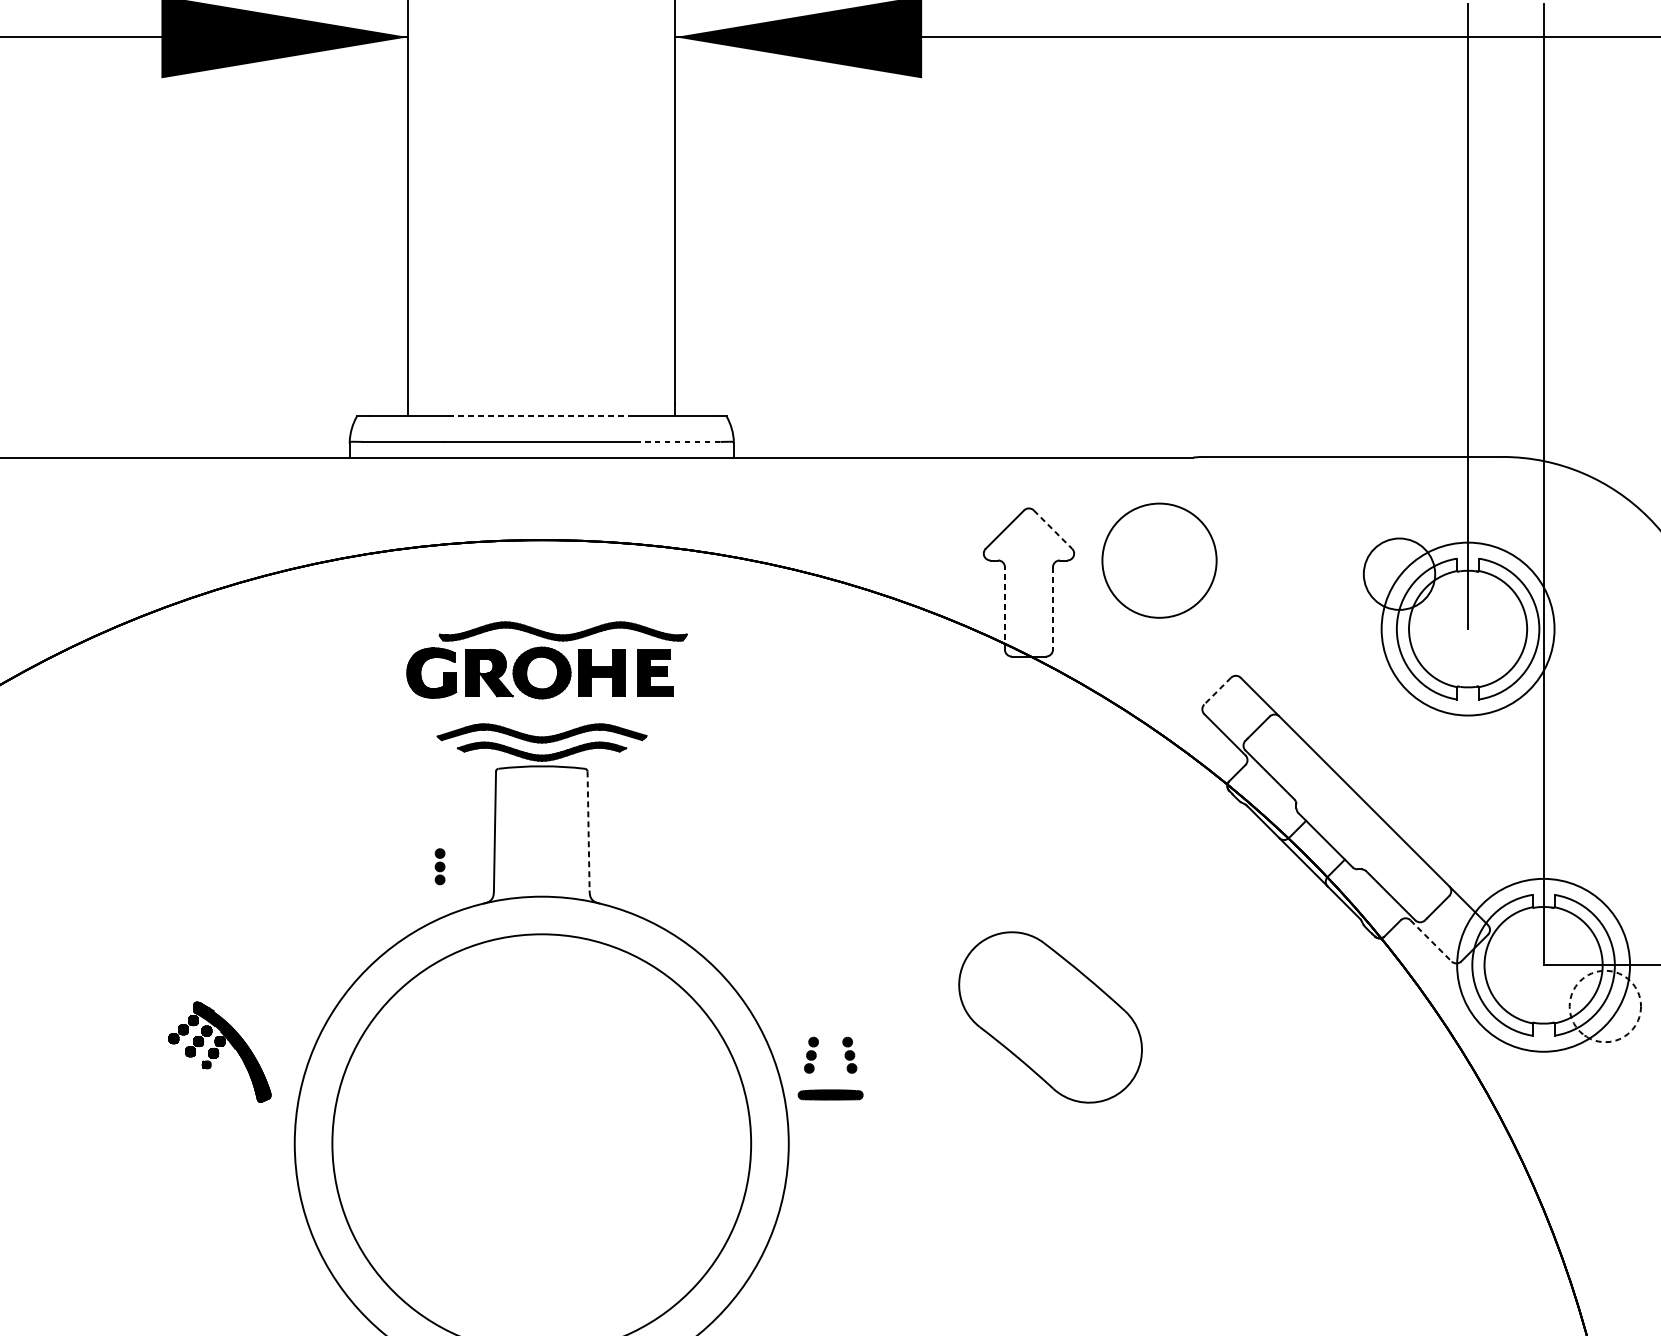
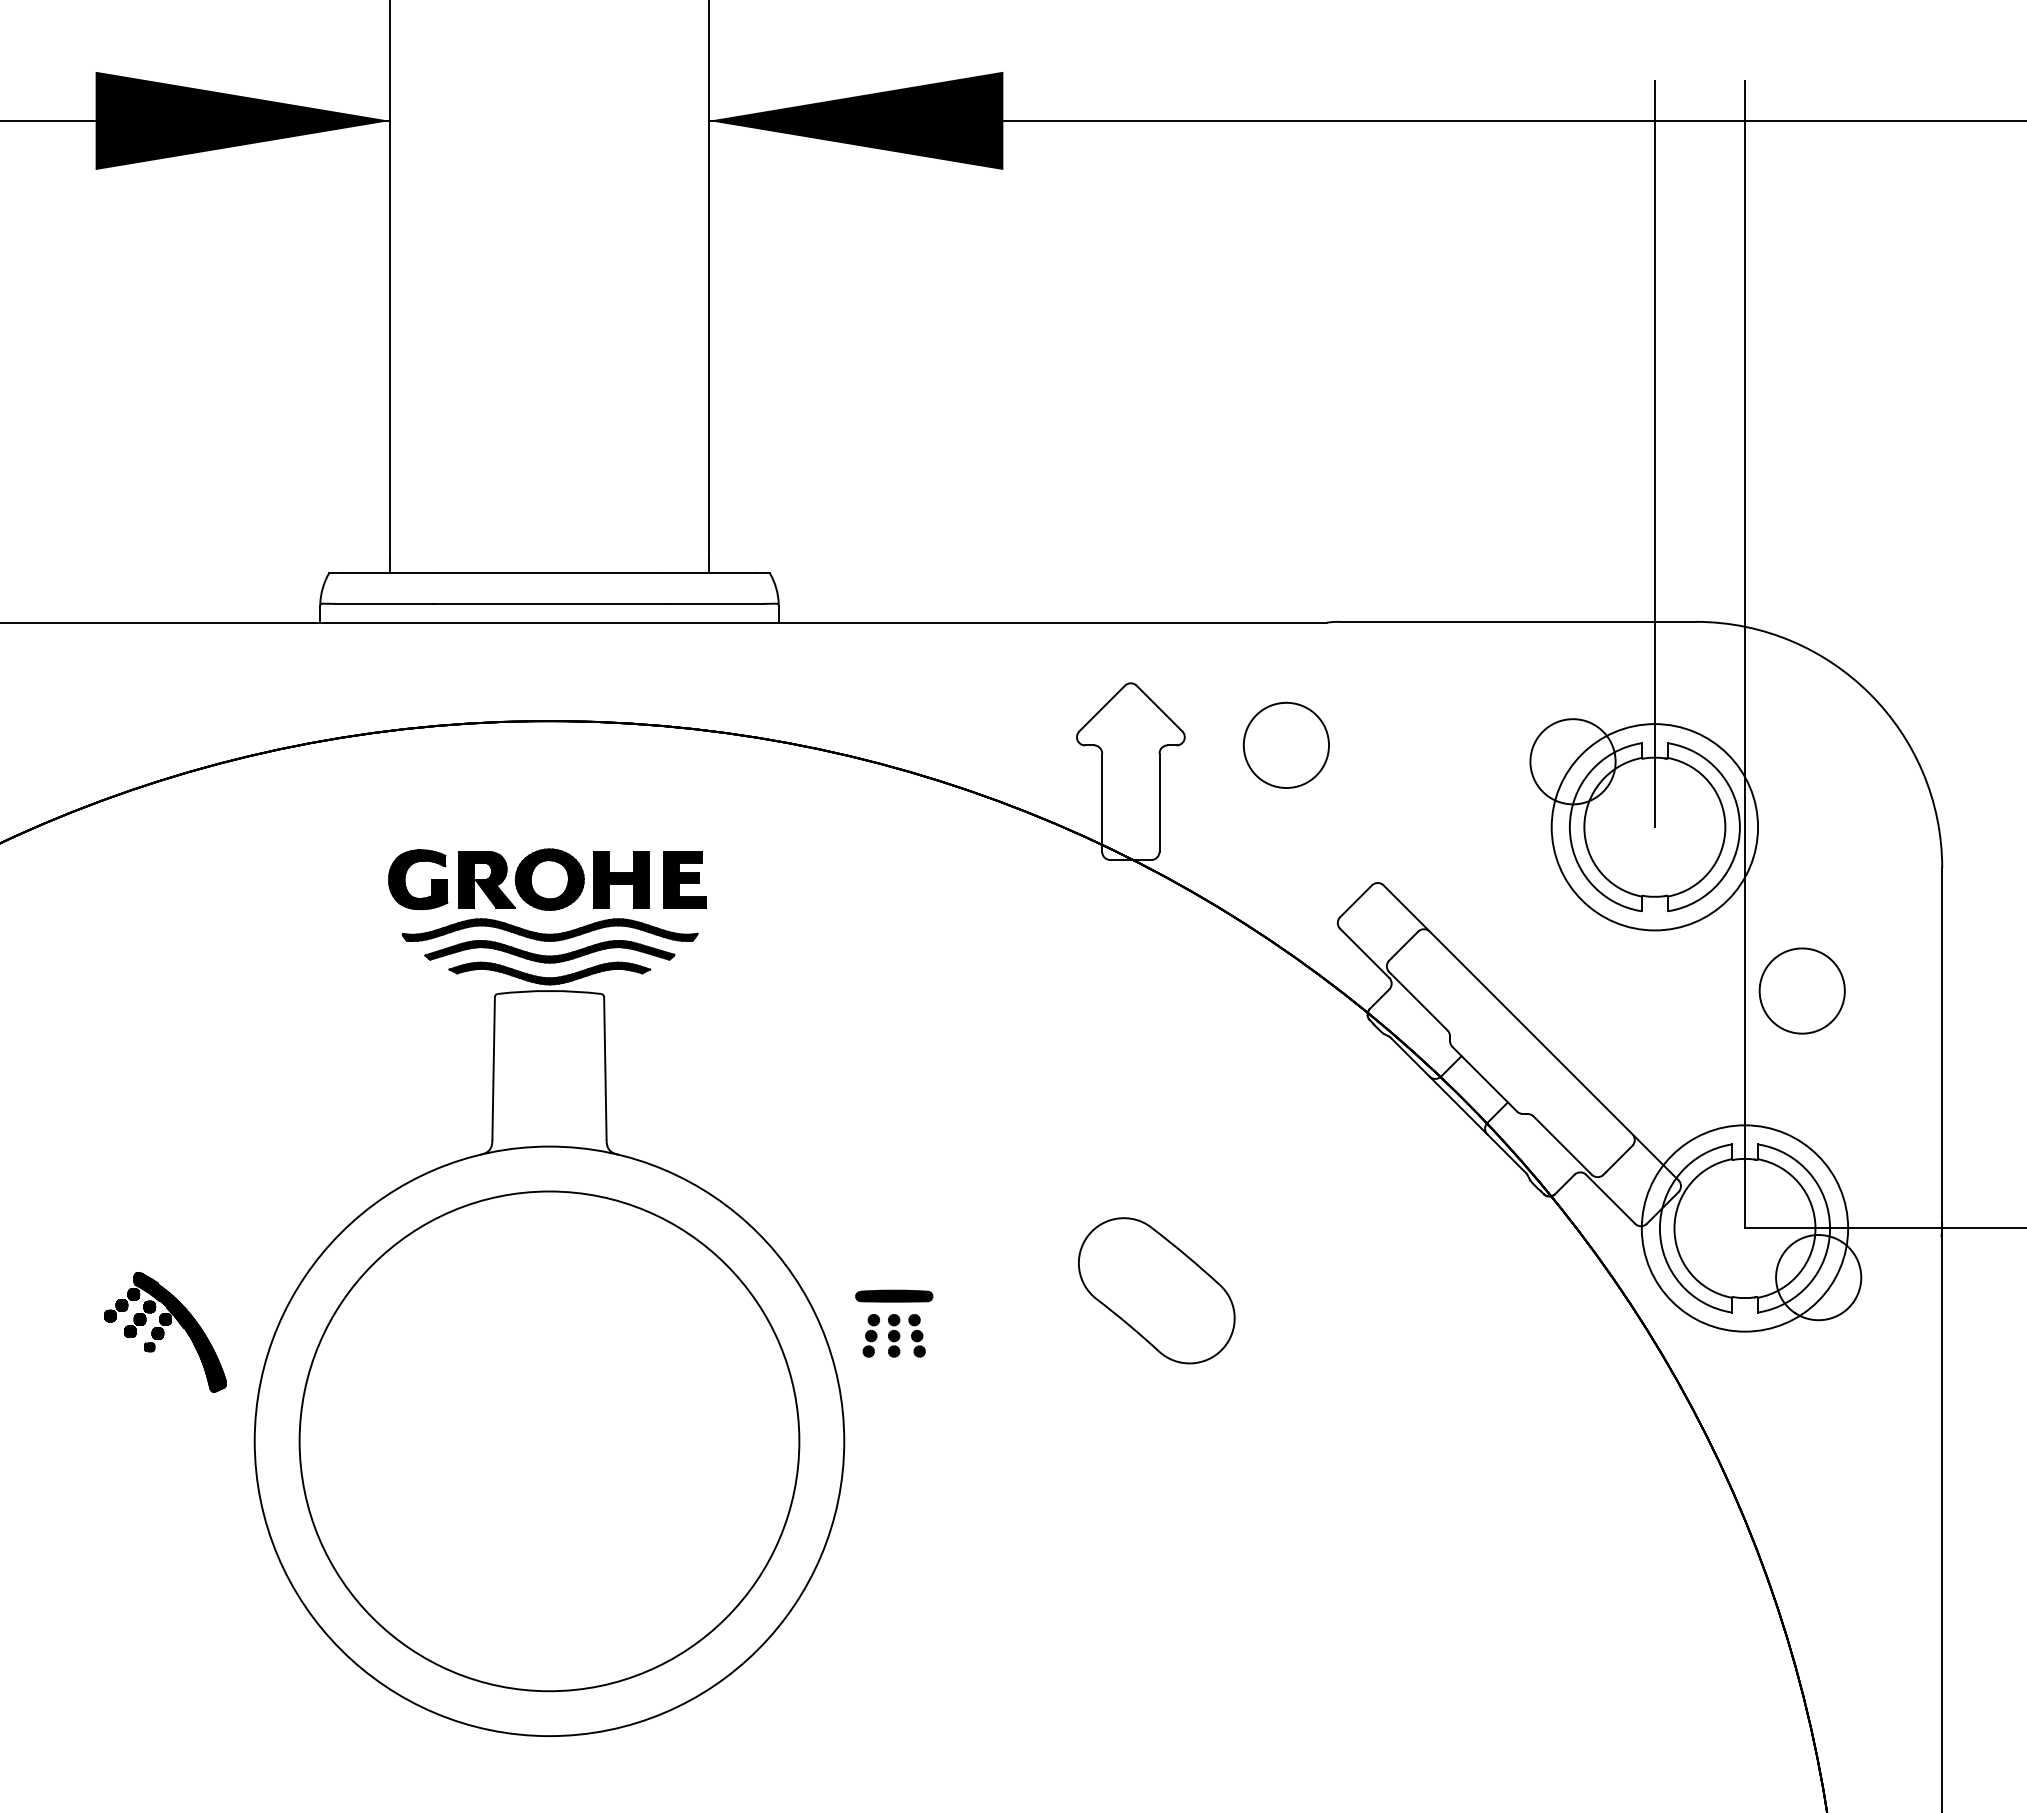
line: (541, 416) -> (549, 573), dashed -> solid
line: (680, 441) -> (714, 603), dashed -> solid
line: (1052, 529) -> (1159, 708), dashed -> solid
circle: (1158, 559) -> (1285, 744), size x0.62
line: (1005, 608) -> (1102, 802), dashed -> solid
line: (1052, 609) -> (1159, 803), dashed -> solid
part: (562, 630) -> (549, 929), moved
line: (1218, 691) -> (1356, 901), dashed -> solid
circle: (1590, 765) -> (1801, 990), added
line: (588, 831) -> (605, 1068), dashed -> solid
part: (440, 866) -> (894, 1335), moved
line: (1430, 941) -> (1610, 1199), dashed -> solid
circle: (1605, 1006) -> (1818, 1277), dashed -> solid
part: (1050, 1017) -> (1156, 1290), size x0.71
part: (830, 1094) -> (894, 1295), moved

